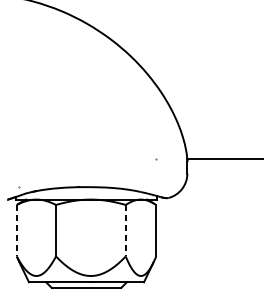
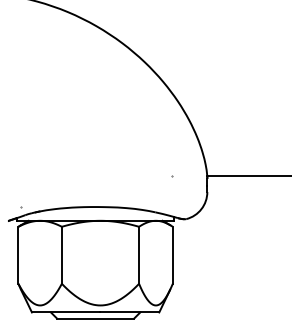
line: (16, 230) -> (18, 255), dashed -> solid
line: (126, 230) -> (139, 255), dashed -> solid

